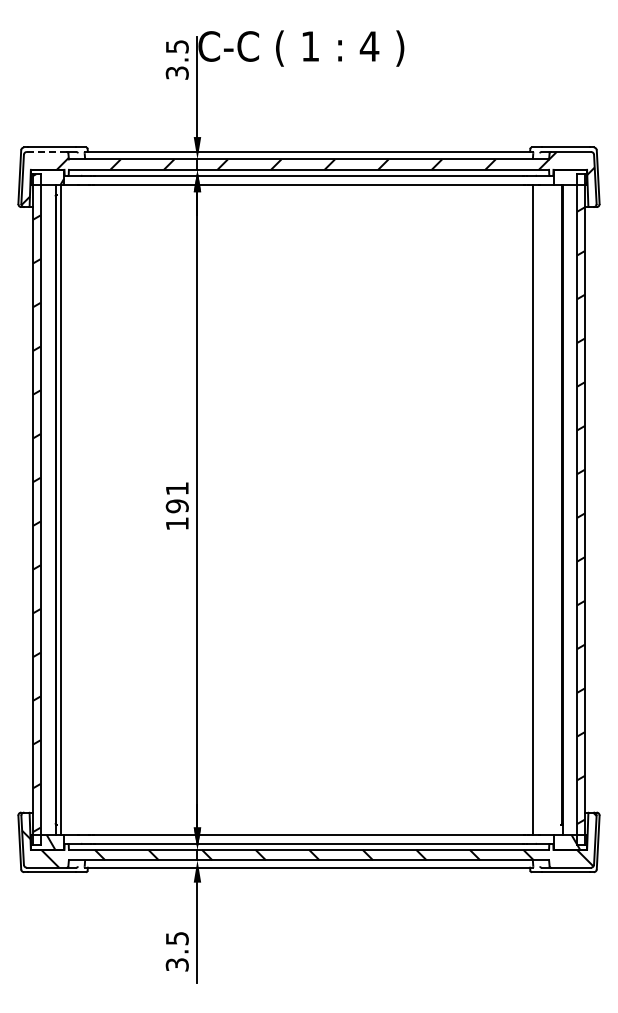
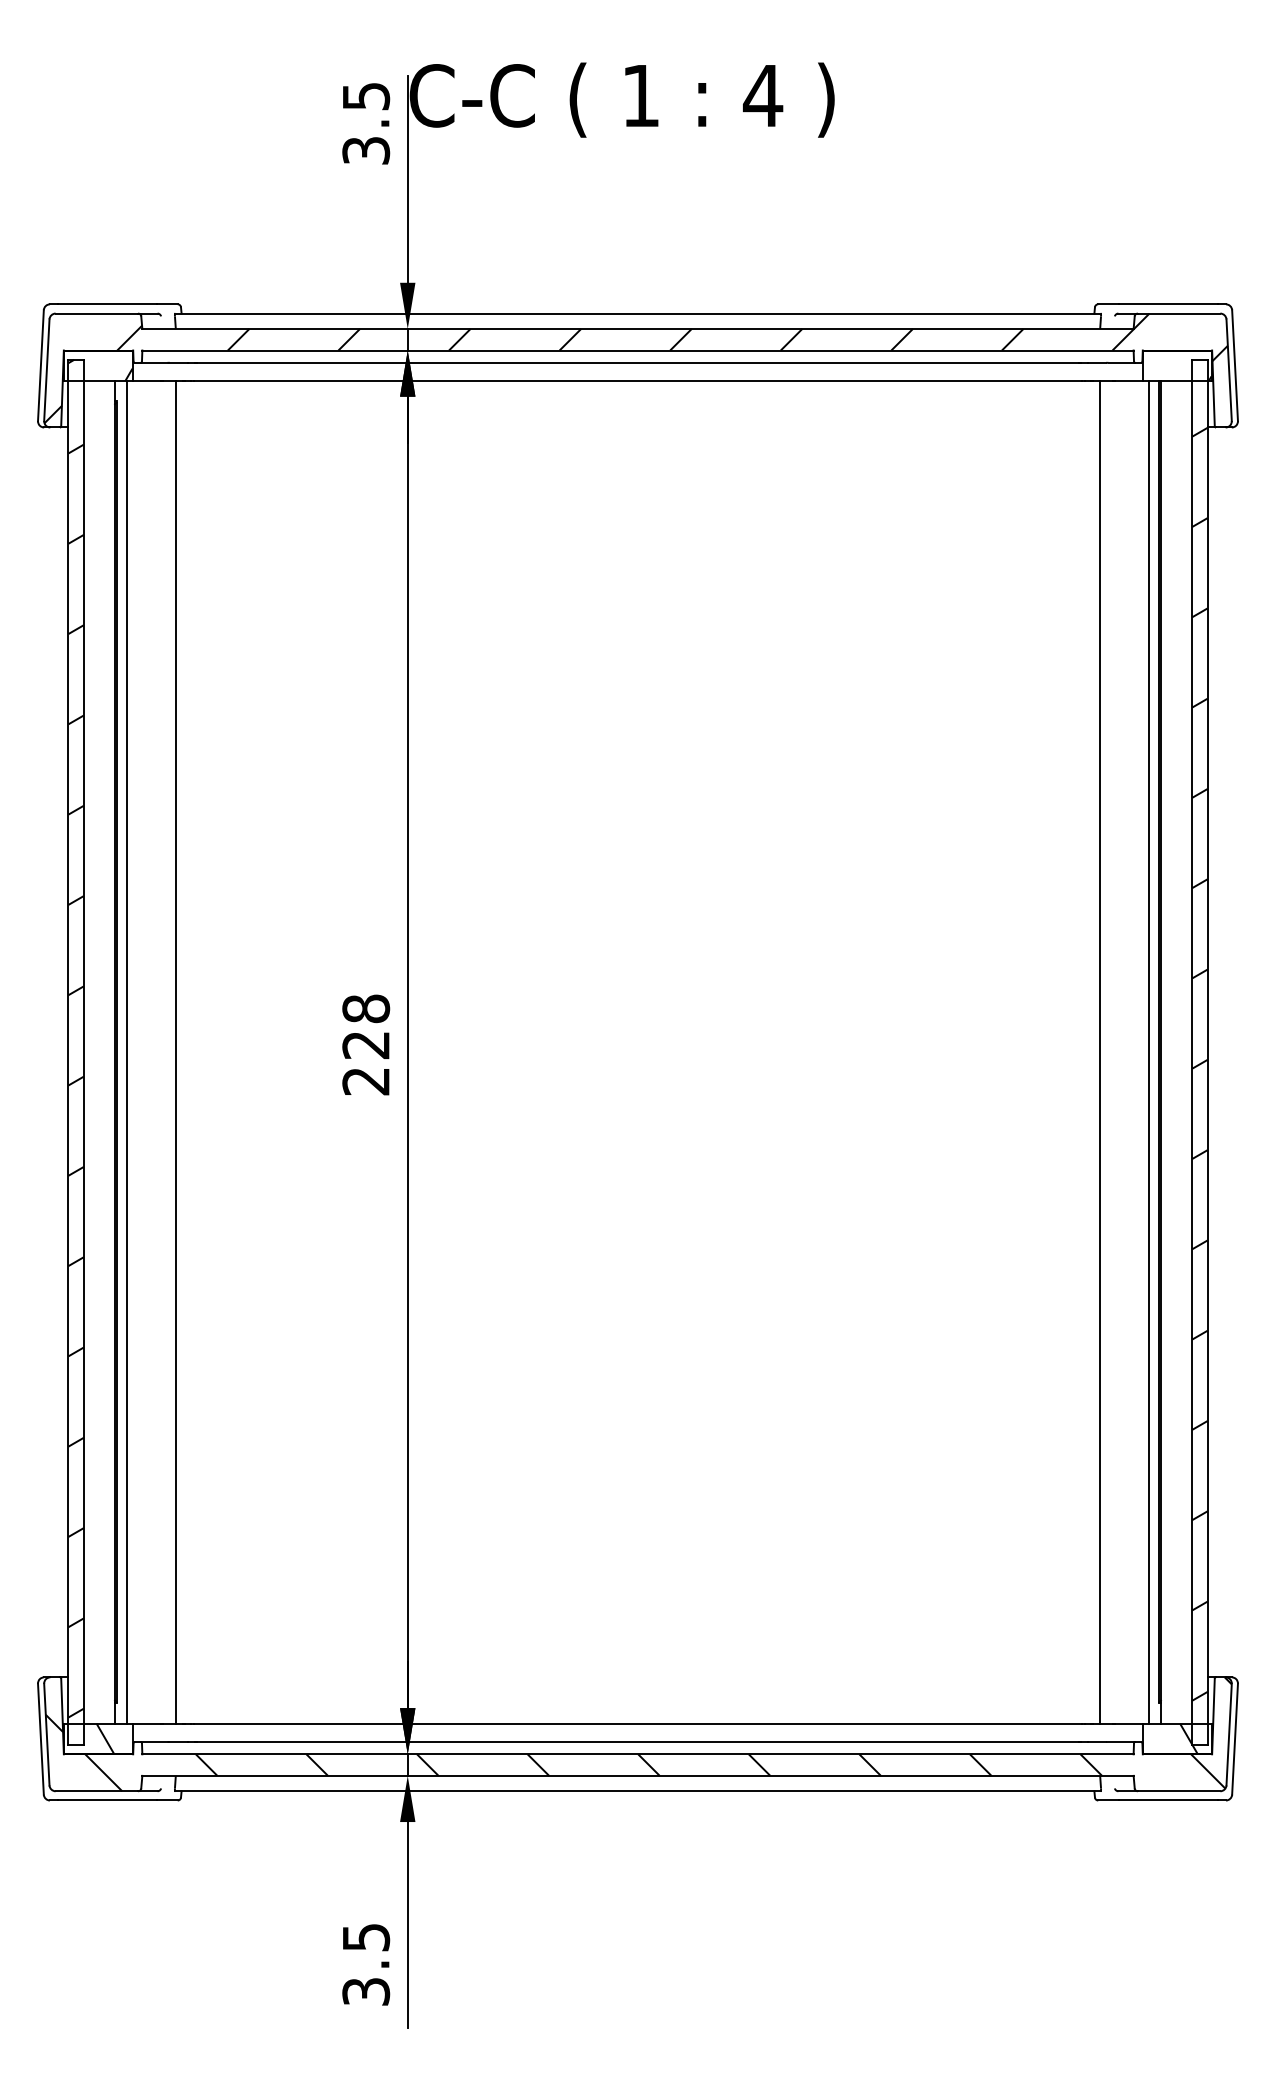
line: (46, 151) -> (96, 312), dashed -> solid
text: (176, 505) -> (364, 1043), 191 -> 228
line: (85, 509) -> (176, 1051), added
line: (556, 509) -> (1148, 1051), added

